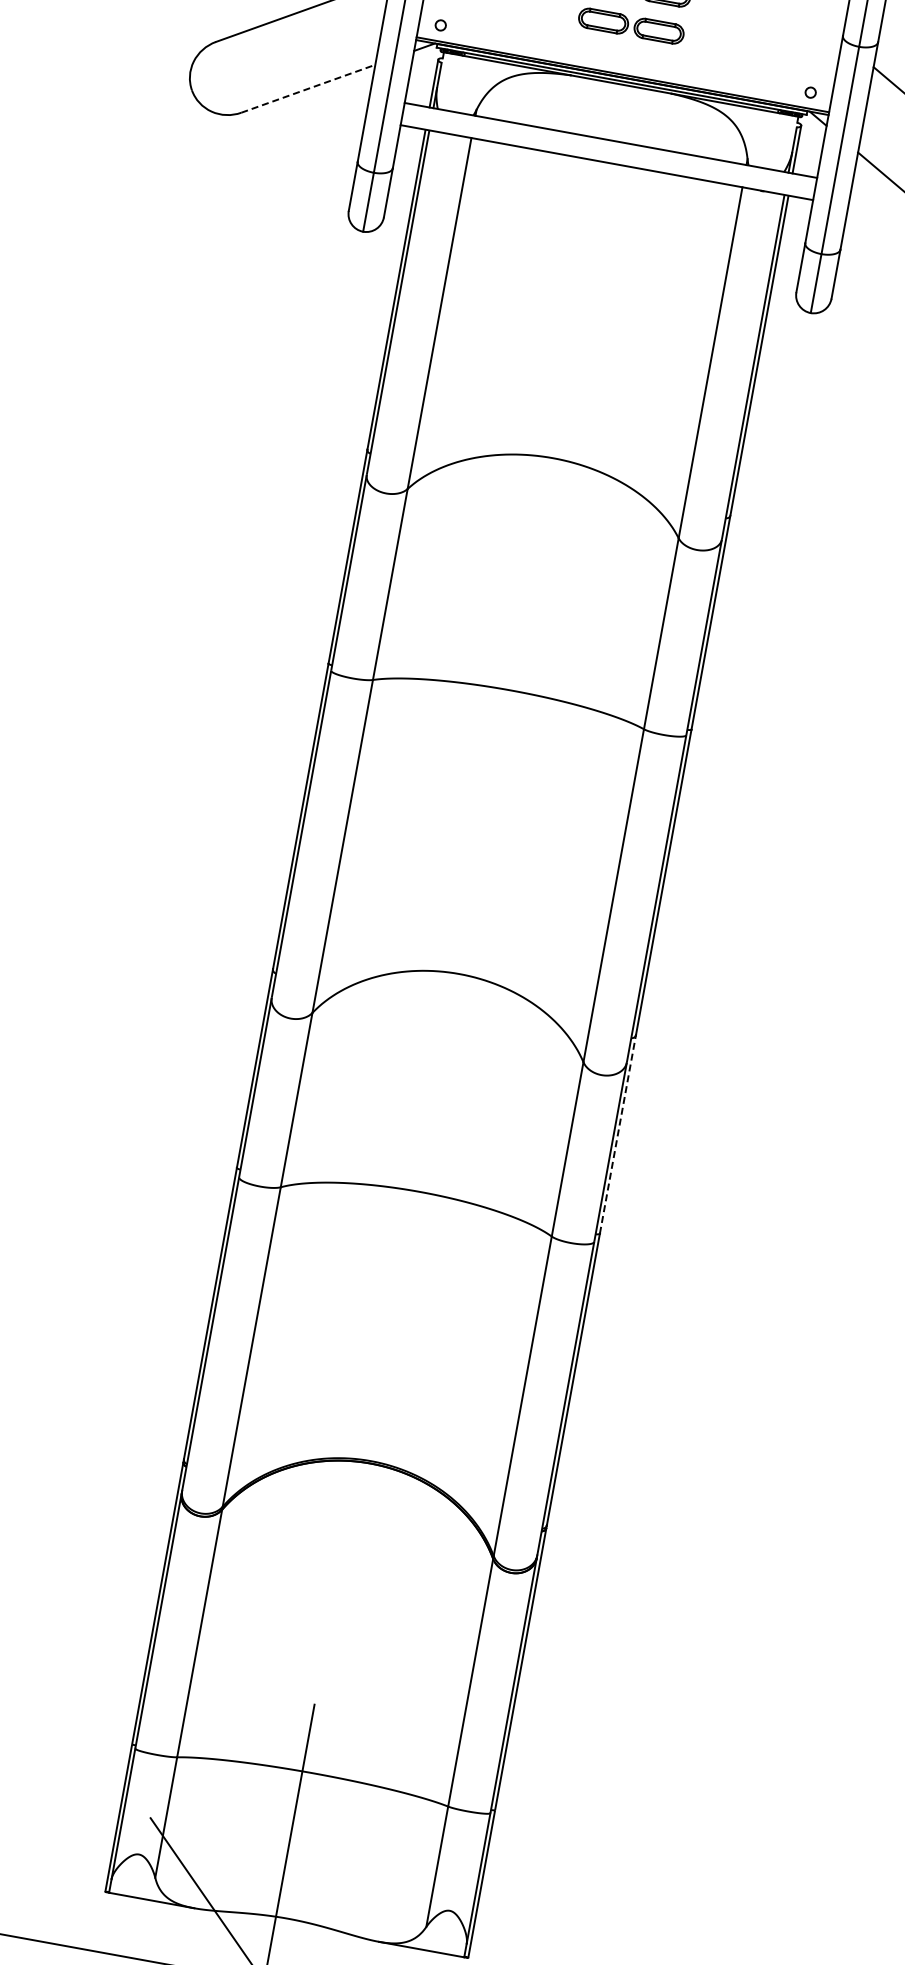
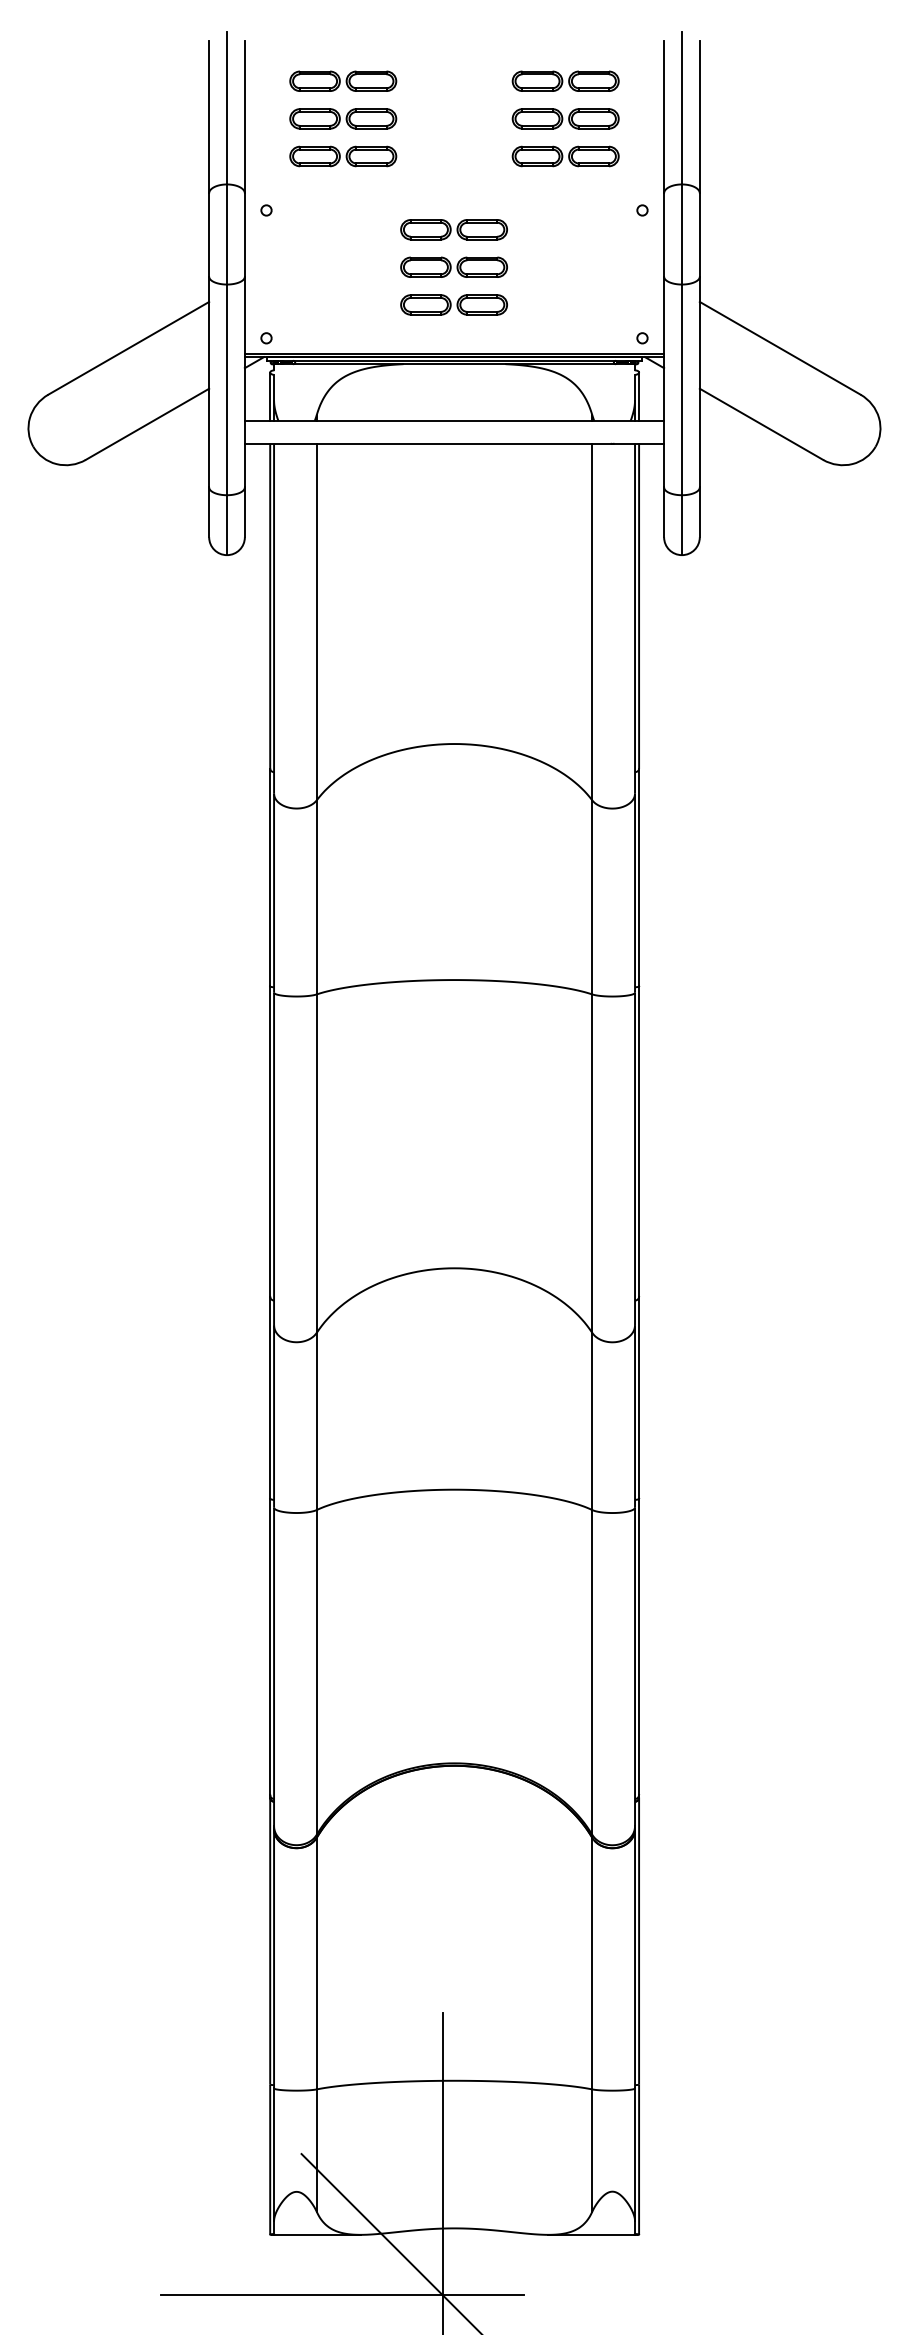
line: (308, 88) -> (147, 424), dashed -> solid
line: (618, 1134) -> (639, 1397), dashed -> solid

